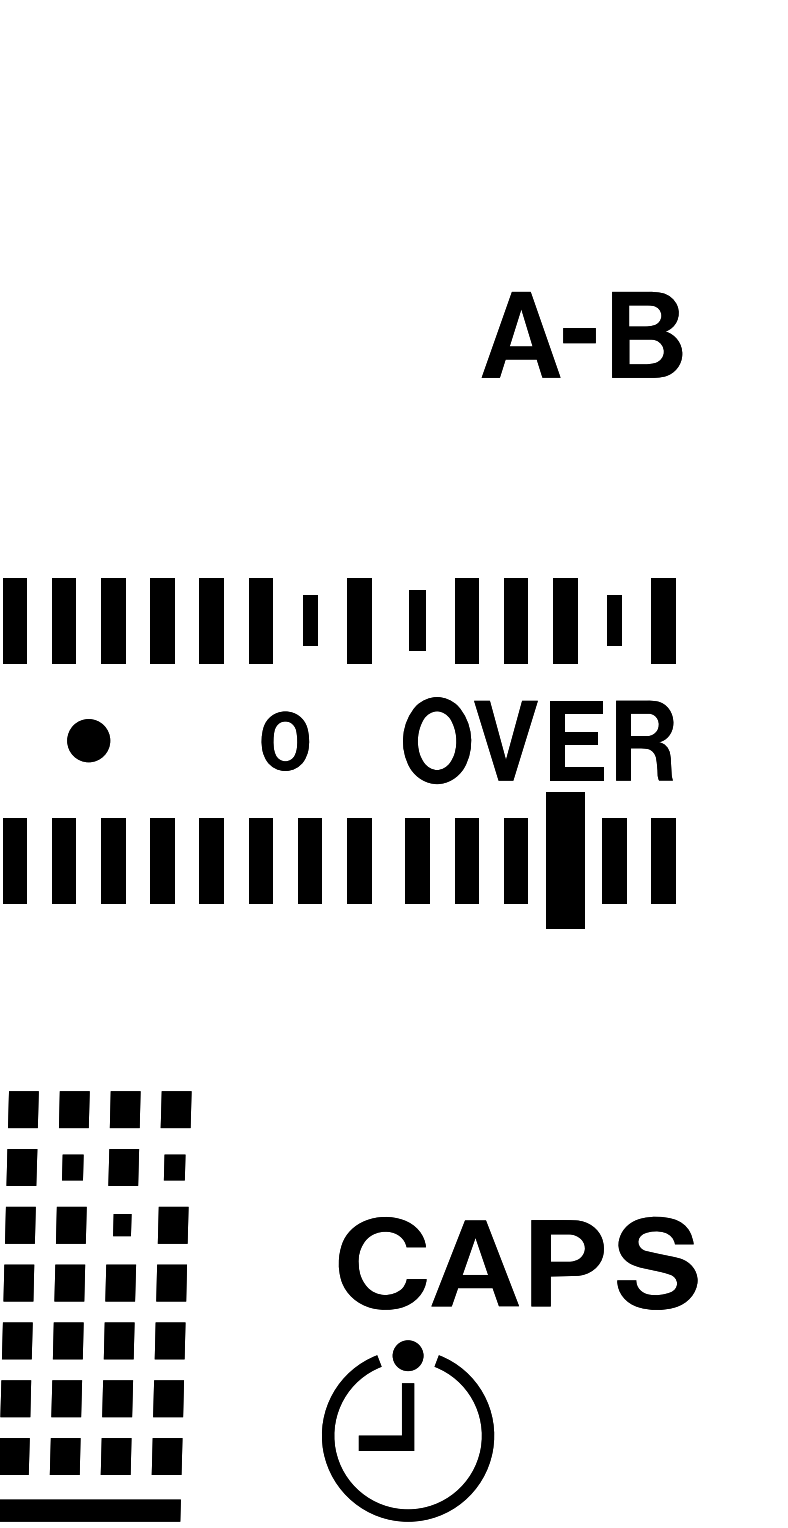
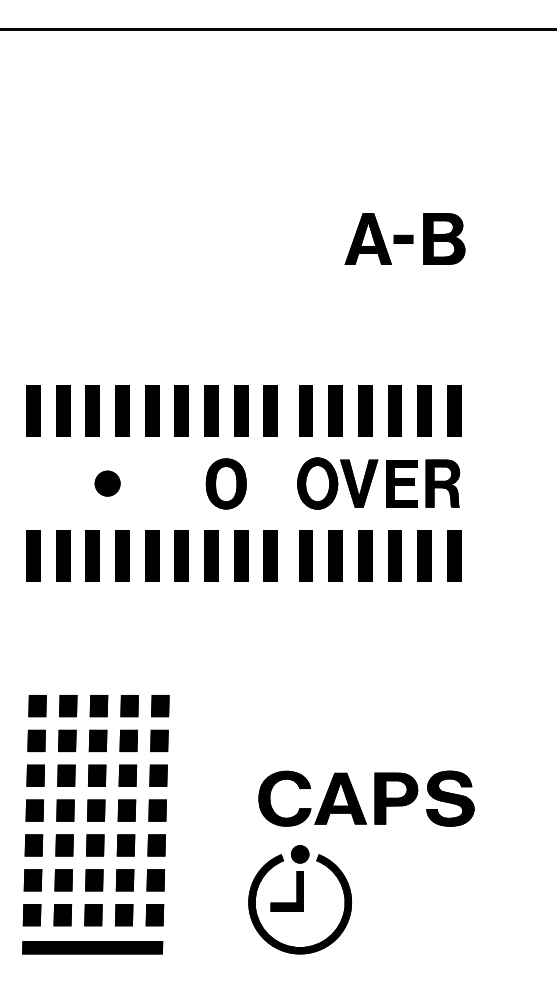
part: (310, 619) -> (241, 410), size x1.67
part: (416, 619) -> (305, 410), size x1.43
part: (614, 619) -> (424, 410), size x1.67
part: (284, 740) -> (225, 483), size x1.43
part: (564, 859) -> (394, 555), size x0.62
part: (71, 1166) -> (97, 740), size x1.43
part: (174, 1166) -> (159, 740), size x1.43
part: (121, 1224) -> (127, 775), size x1.67

